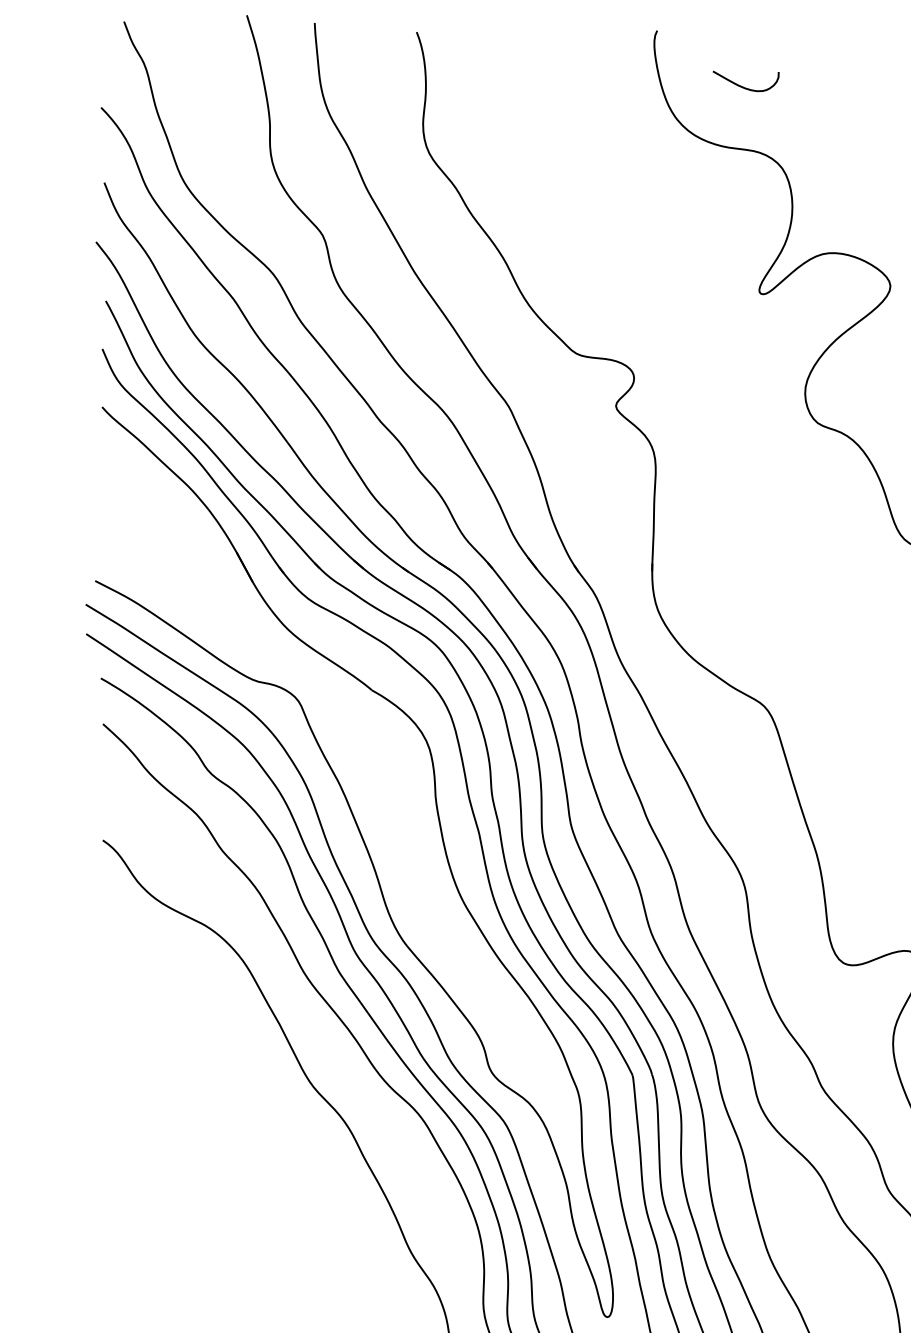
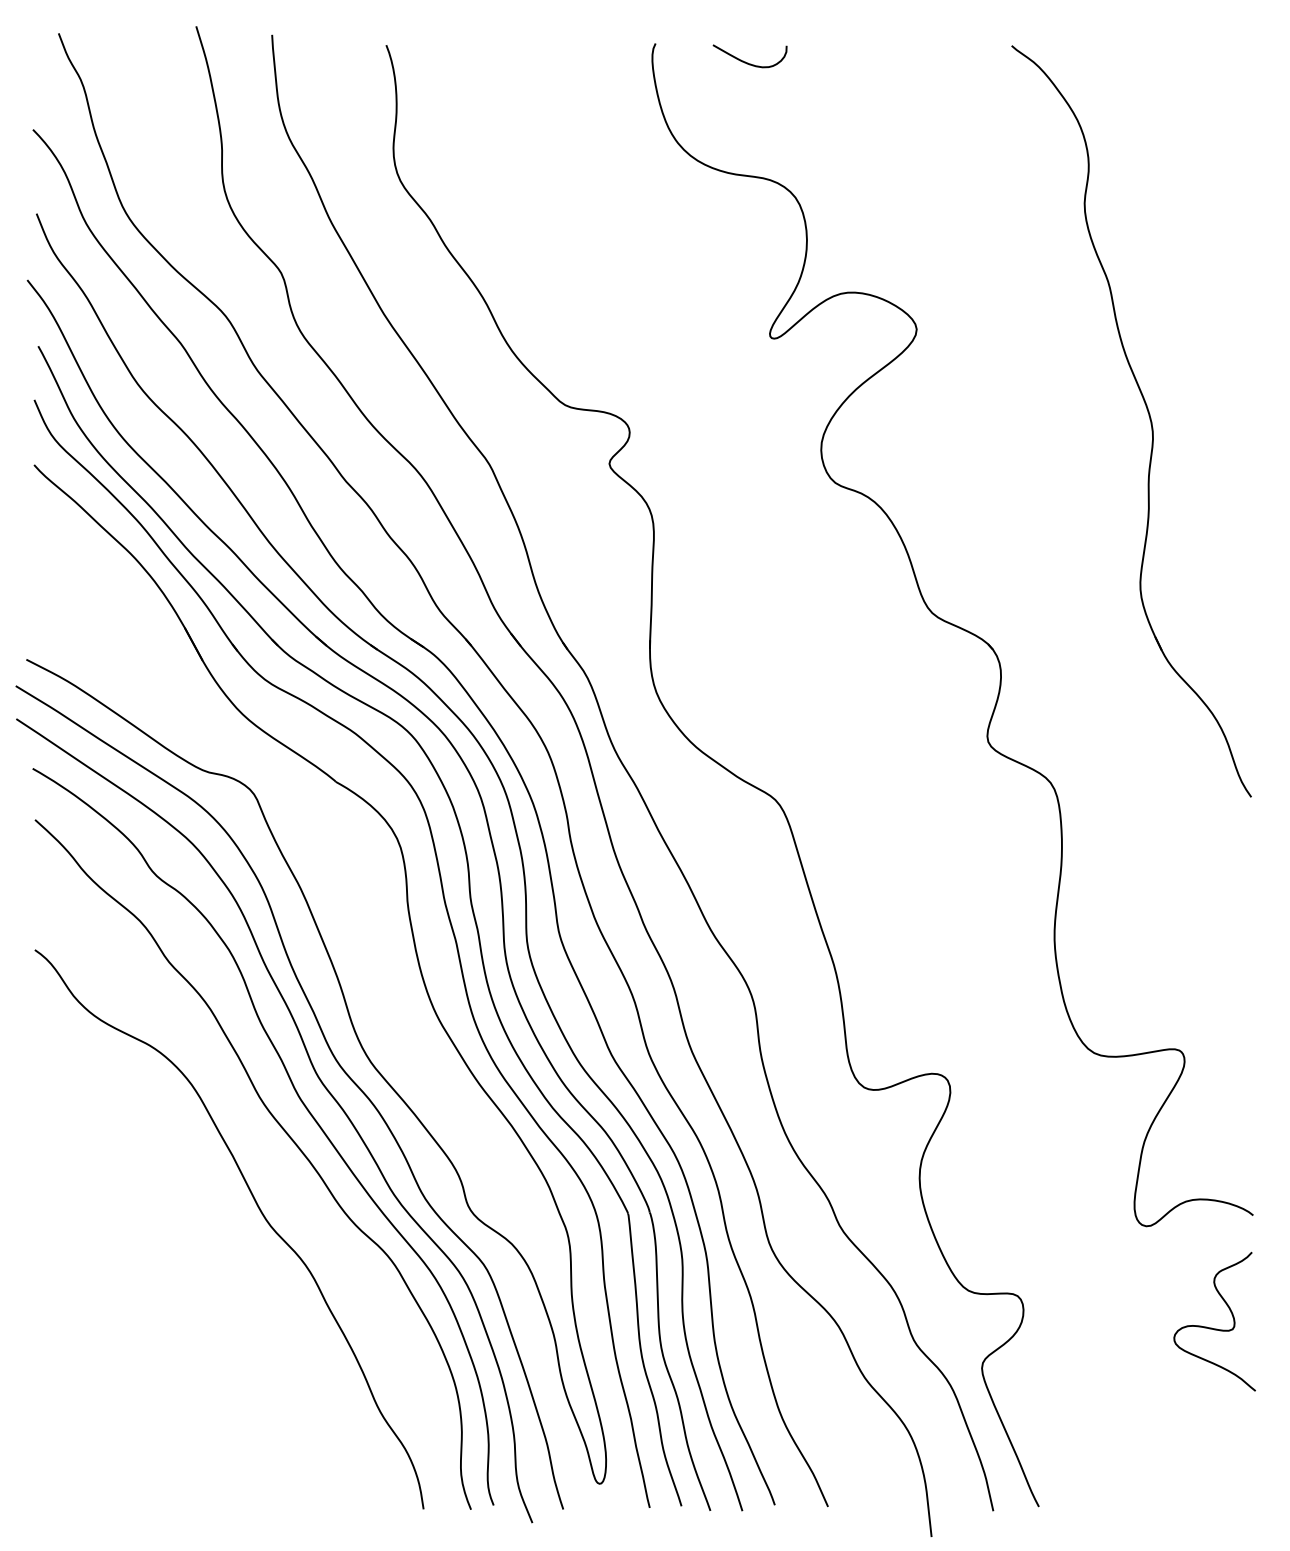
curve: (744, 86) -> (748, 62), moved

